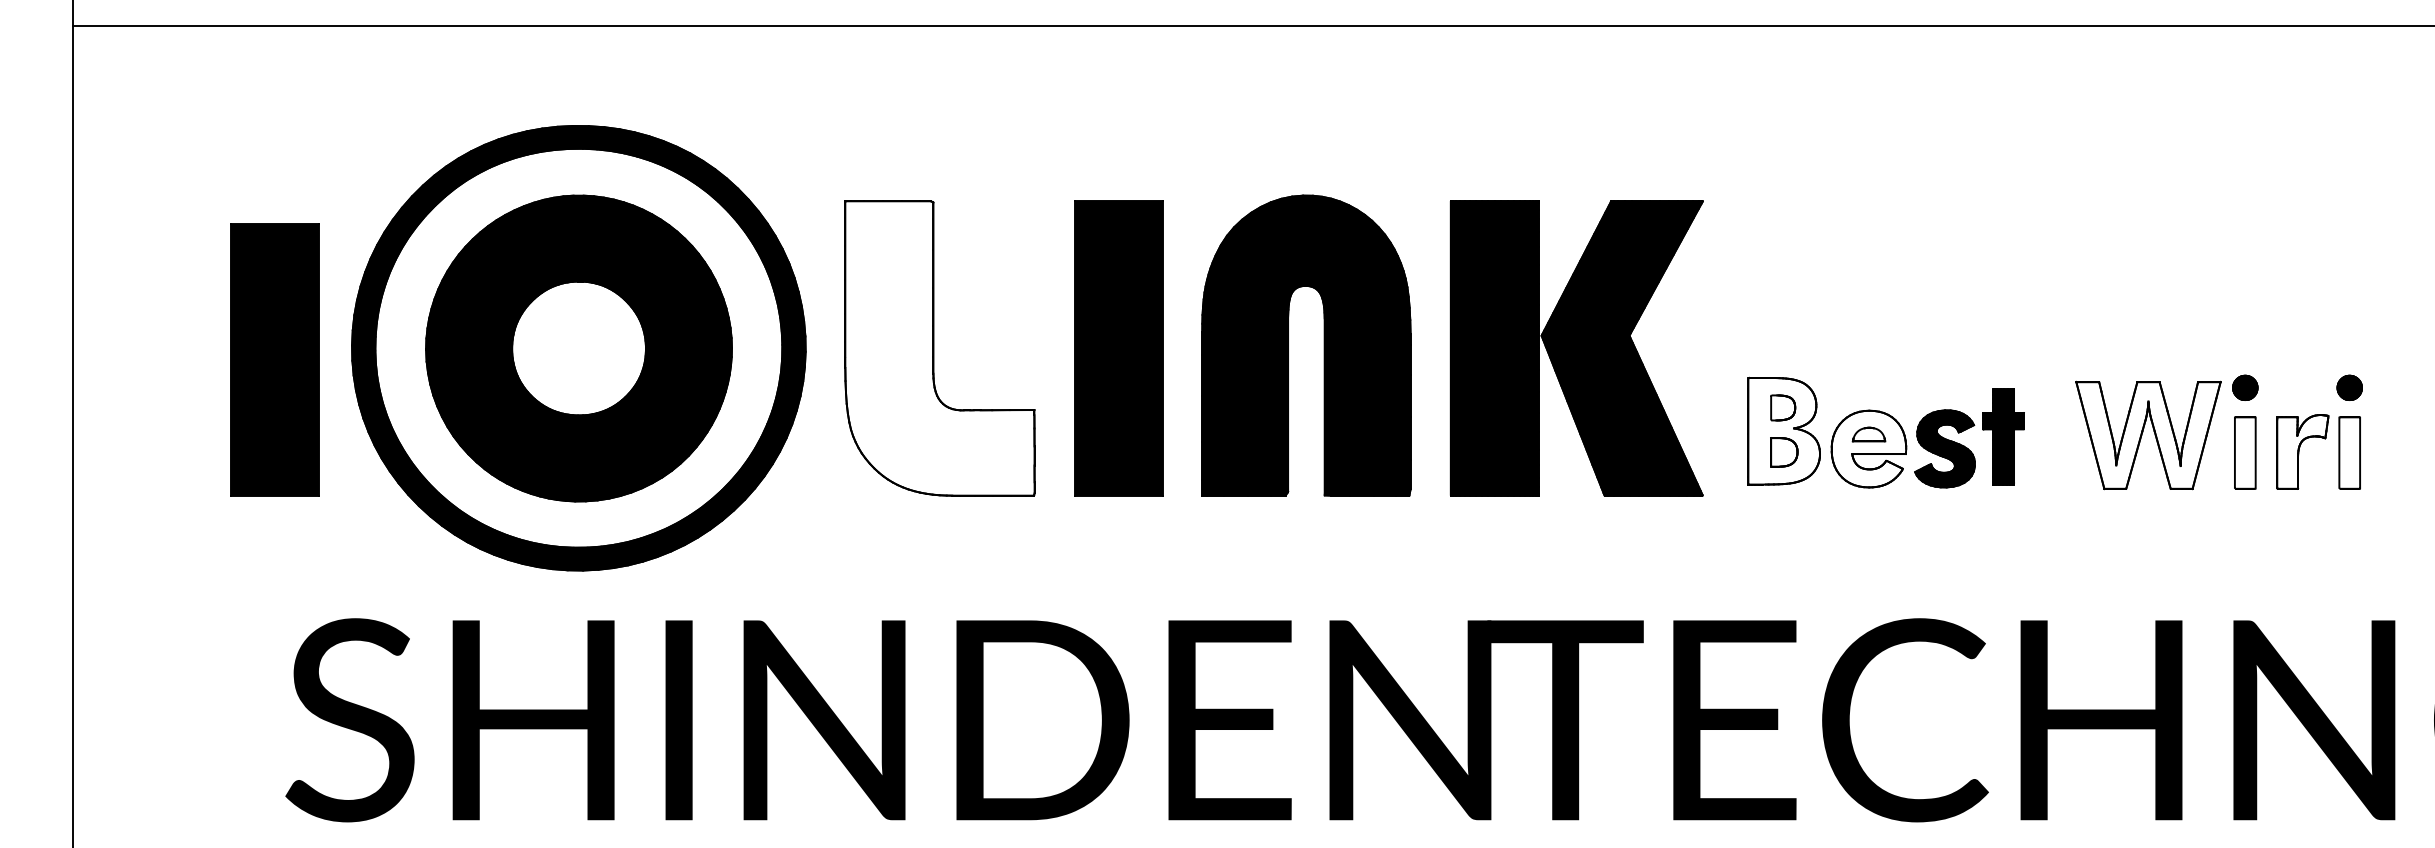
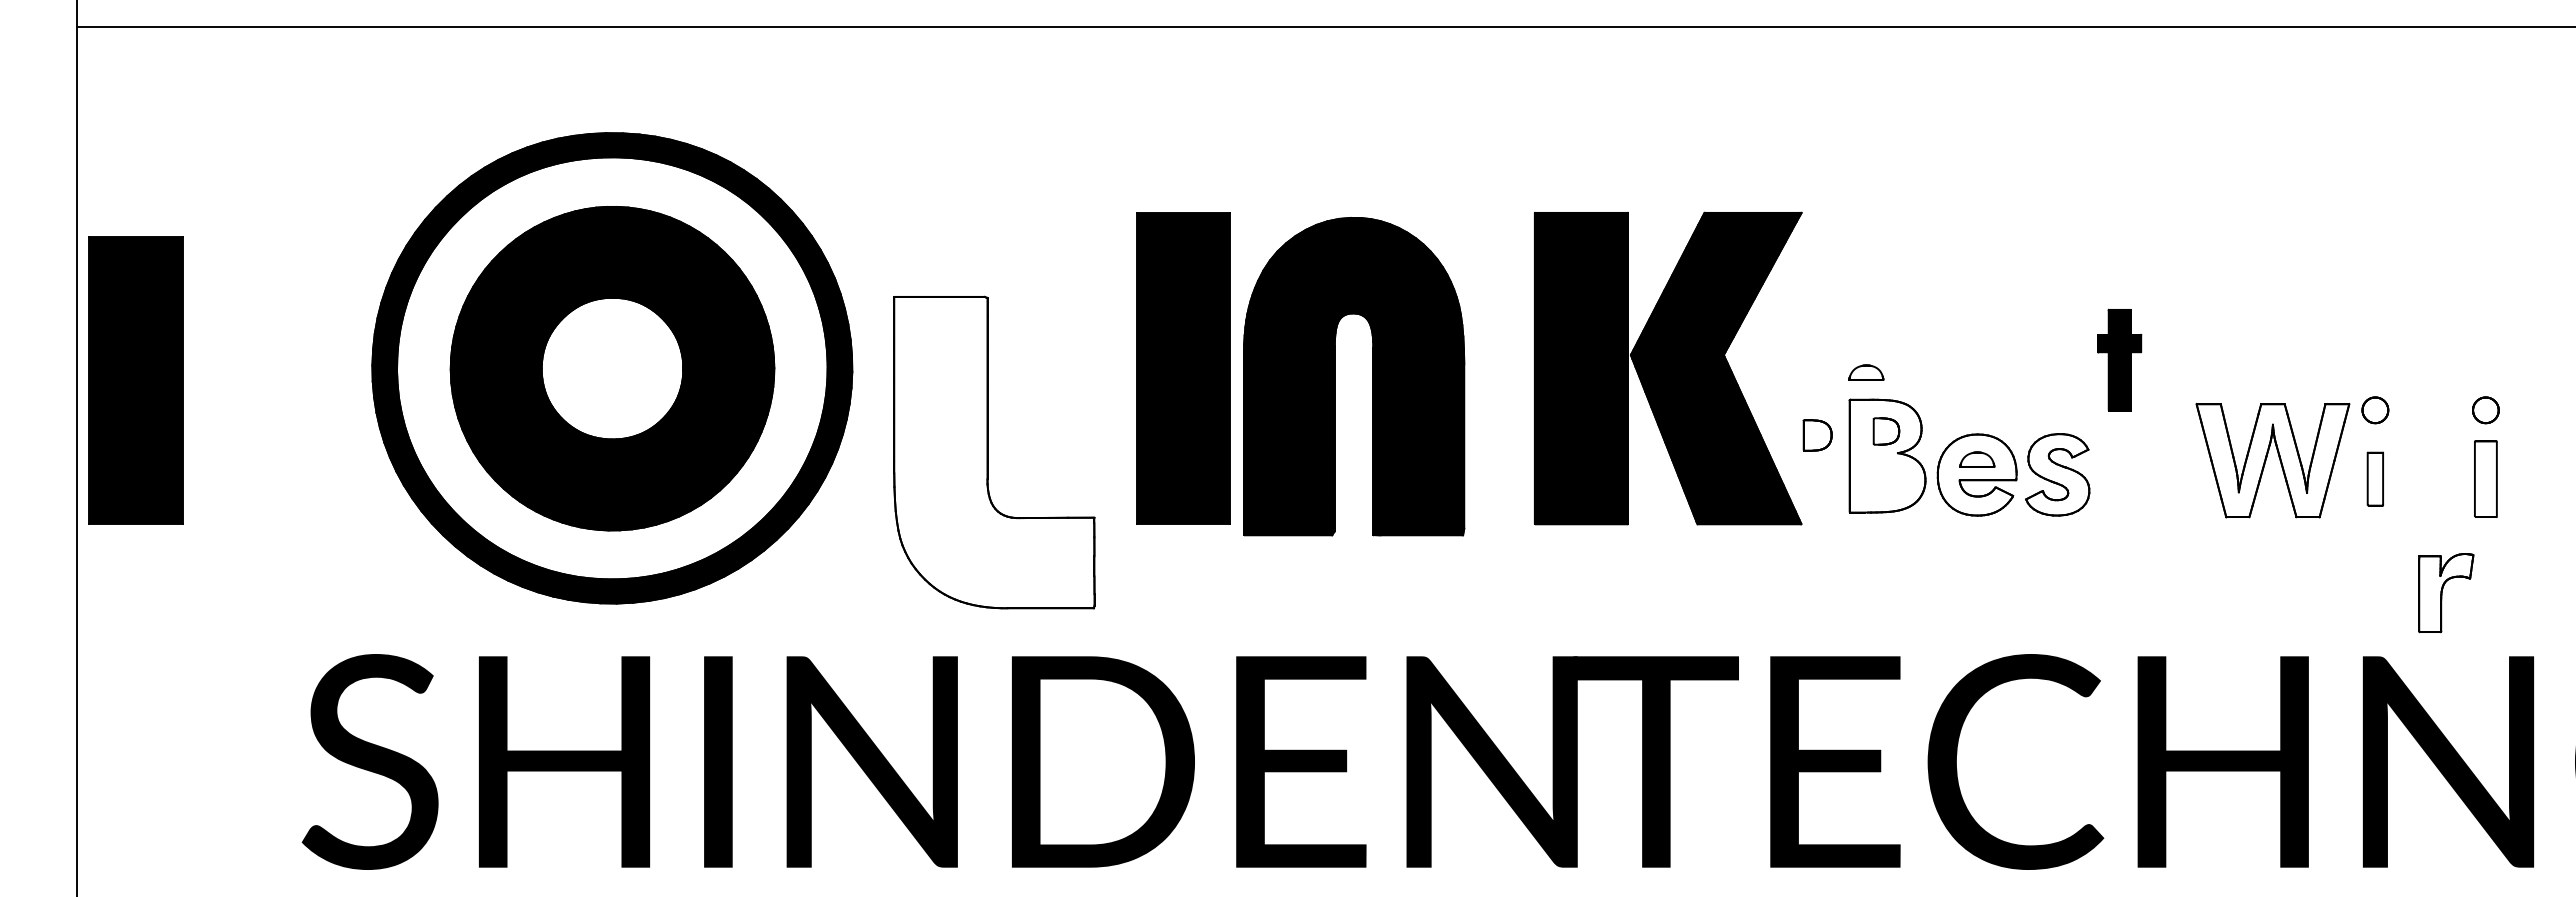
part: (1323, 345) -> (1372, 376), moved
part: (940, 348) -> (994, 452), moved
part: (1764, 352) -> (1866, 372), added
part: (274, 359) -> (135, 380), moved
fill: (2245, 388) -> (2375, 410), removed
fill: (2349, 388) -> (2485, 410), removed
part: (2003, 436) -> (2119, 359), moved
fill: (1944, 448) -> (2057, 474), removed
part: (1784, 452) -> (1817, 435), moved
part: (2245, 452) -> (2375, 478), size x0.7
part: (2303, 452) -> (2446, 593), moved

